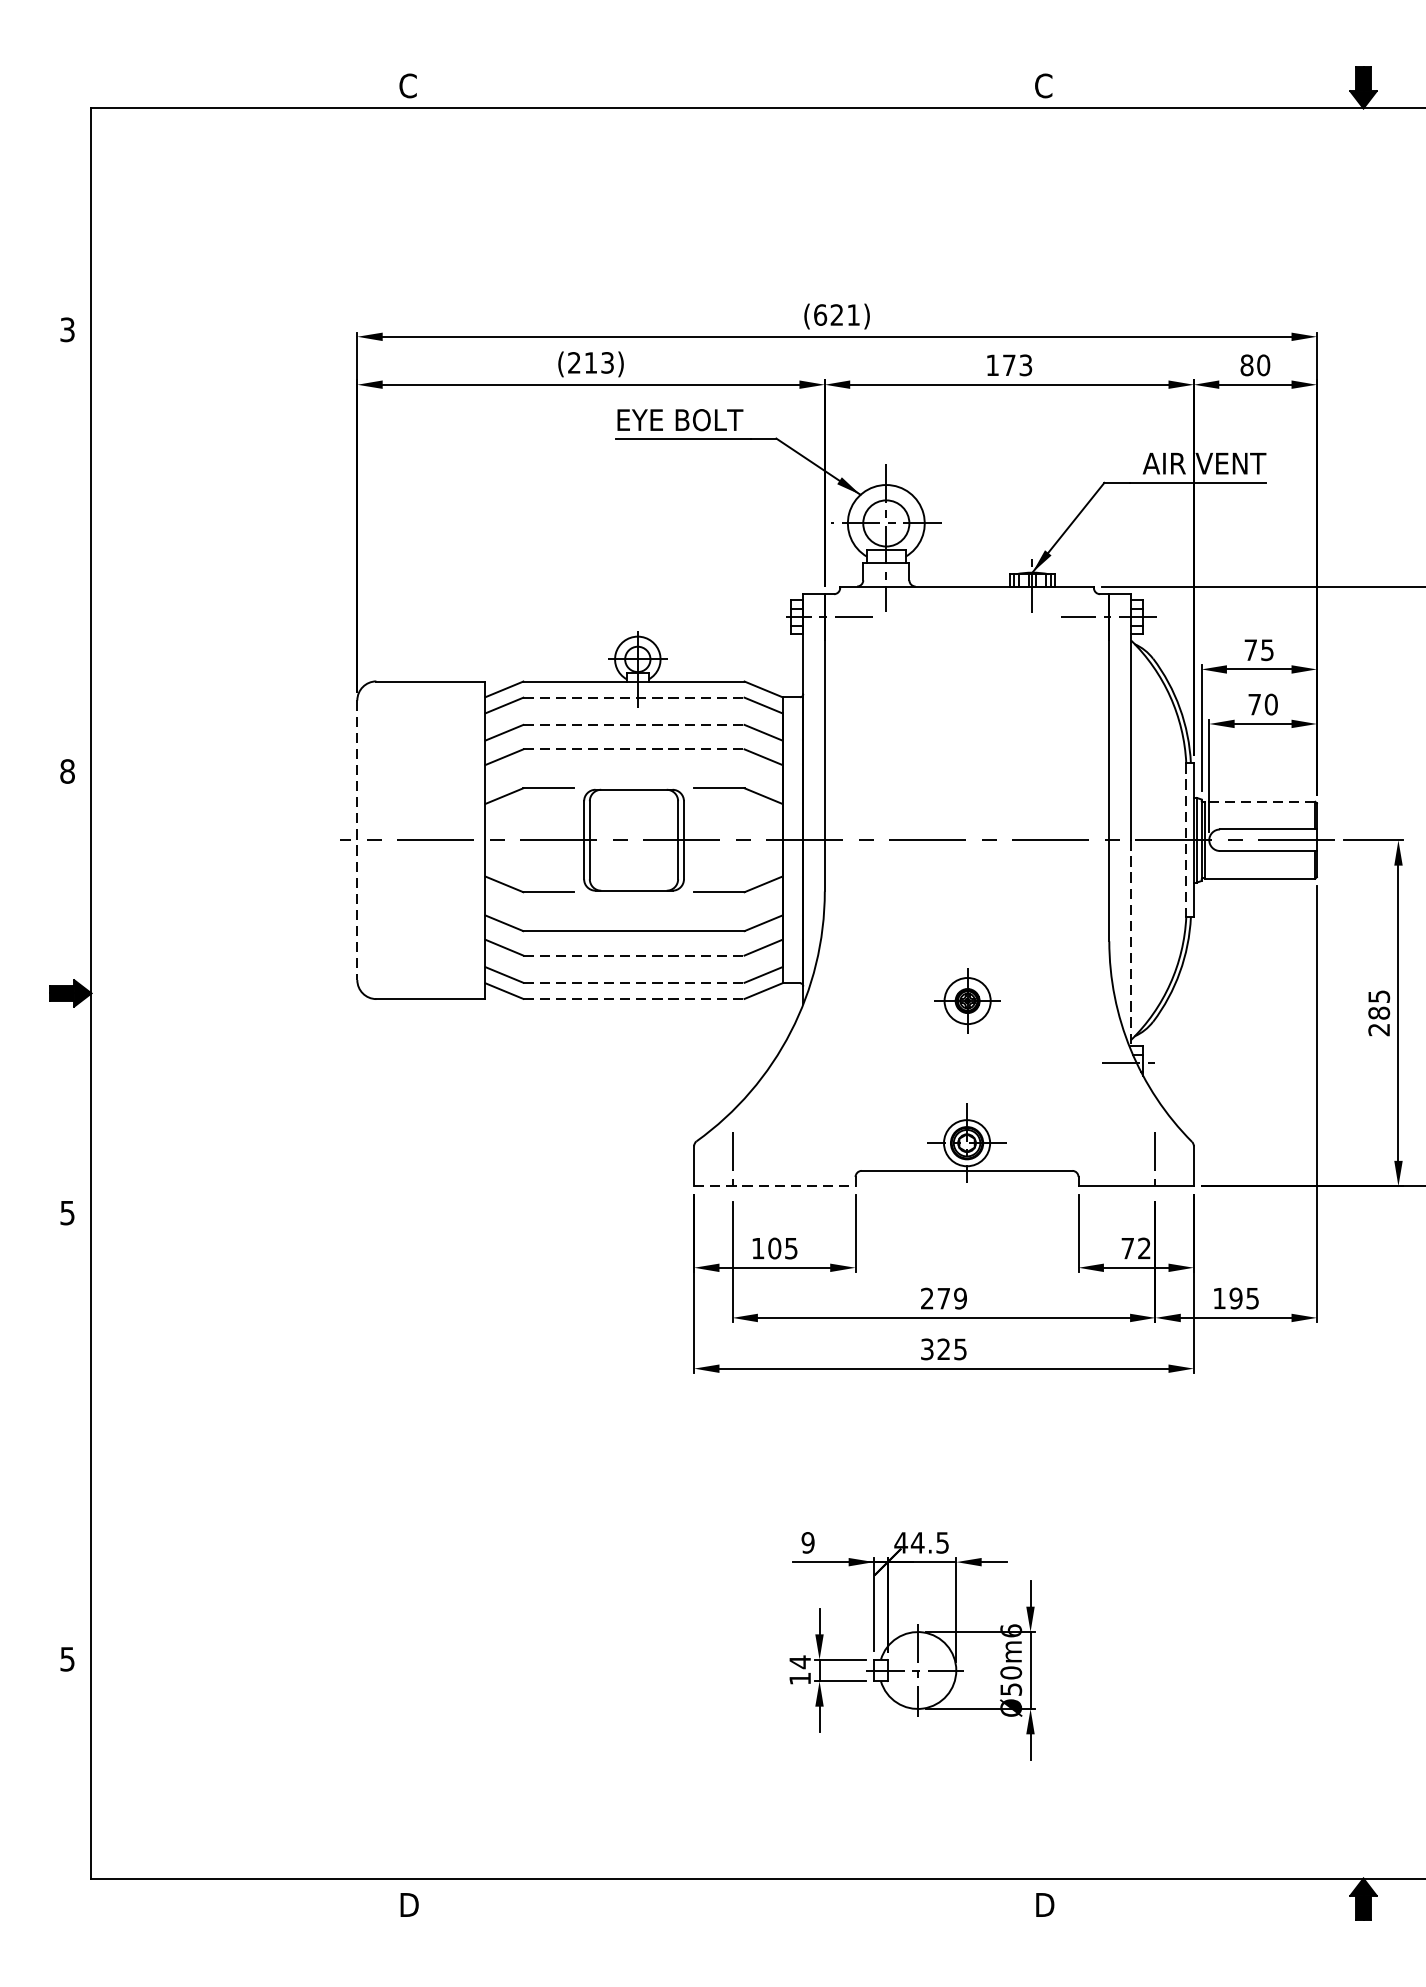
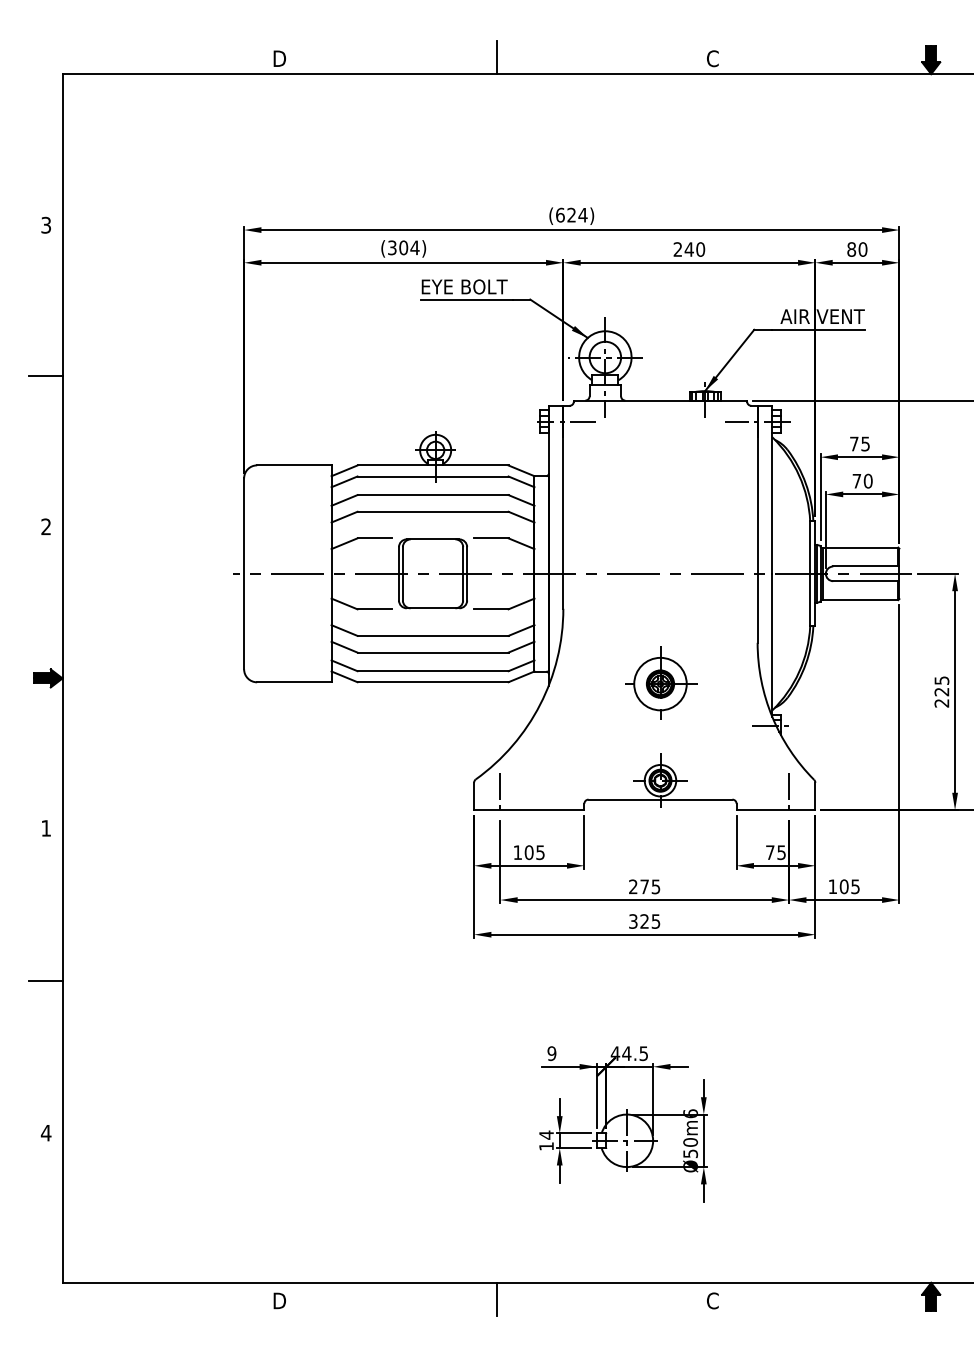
line: (726, 84) -> (496, 57), added
text: (407, 85) -> (278, 58), C -> D
text: (852, 315) -> (582, 215), (621) -> (624)
text: (590, 362) -> (403, 247), (213) -> (304)
text: (1009, 365) -> (689, 249), 173 -> 240
line: (66, 551) -> (45, 376), added
line: (634, 697) -> (433, 476), dashed -> solid
line: (634, 725) -> (433, 495), dashed -> solid
line: (634, 748) -> (433, 511), dashed -> solid
text: (67, 770) -> (46, 526), 8 -> 2
line: (1259, 801) -> (860, 547), dashed -> solid
line: (1186, 839) -> (810, 573), dashed -> solid
line: (357, 841) -> (244, 574), dashed -> solid
line: (1131, 945) -> (772, 645), dashed -> solid
line: (634, 955) -> (433, 652), dashed -> solid
line: (634, 983) -> (433, 671), dashed -> solid
line: (634, 999) -> (433, 682), dashed -> solid
part: (968, 999) -> (661, 682), size x1.67
text: (1378, 1012) -> (941, 691), 285 -> 225
line: (775, 1186) -> (529, 810), dashed -> solid
text: (66, 1213) -> (45, 828), 5 -> 1
text: (1144, 1248) -> (781, 852), 72 -> 75
text: (959, 1298) -> (655, 886), 279 -> 275
text: (1235, 1298) -> (843, 886), 195 -> 105
line: (66, 1435) -> (45, 980), added
text: (66, 1659) -> (45, 1133), 5 -> 4
line: (726, 1902) -> (496, 1299), added
text: (1044, 1904) -> (713, 1300), D -> C

